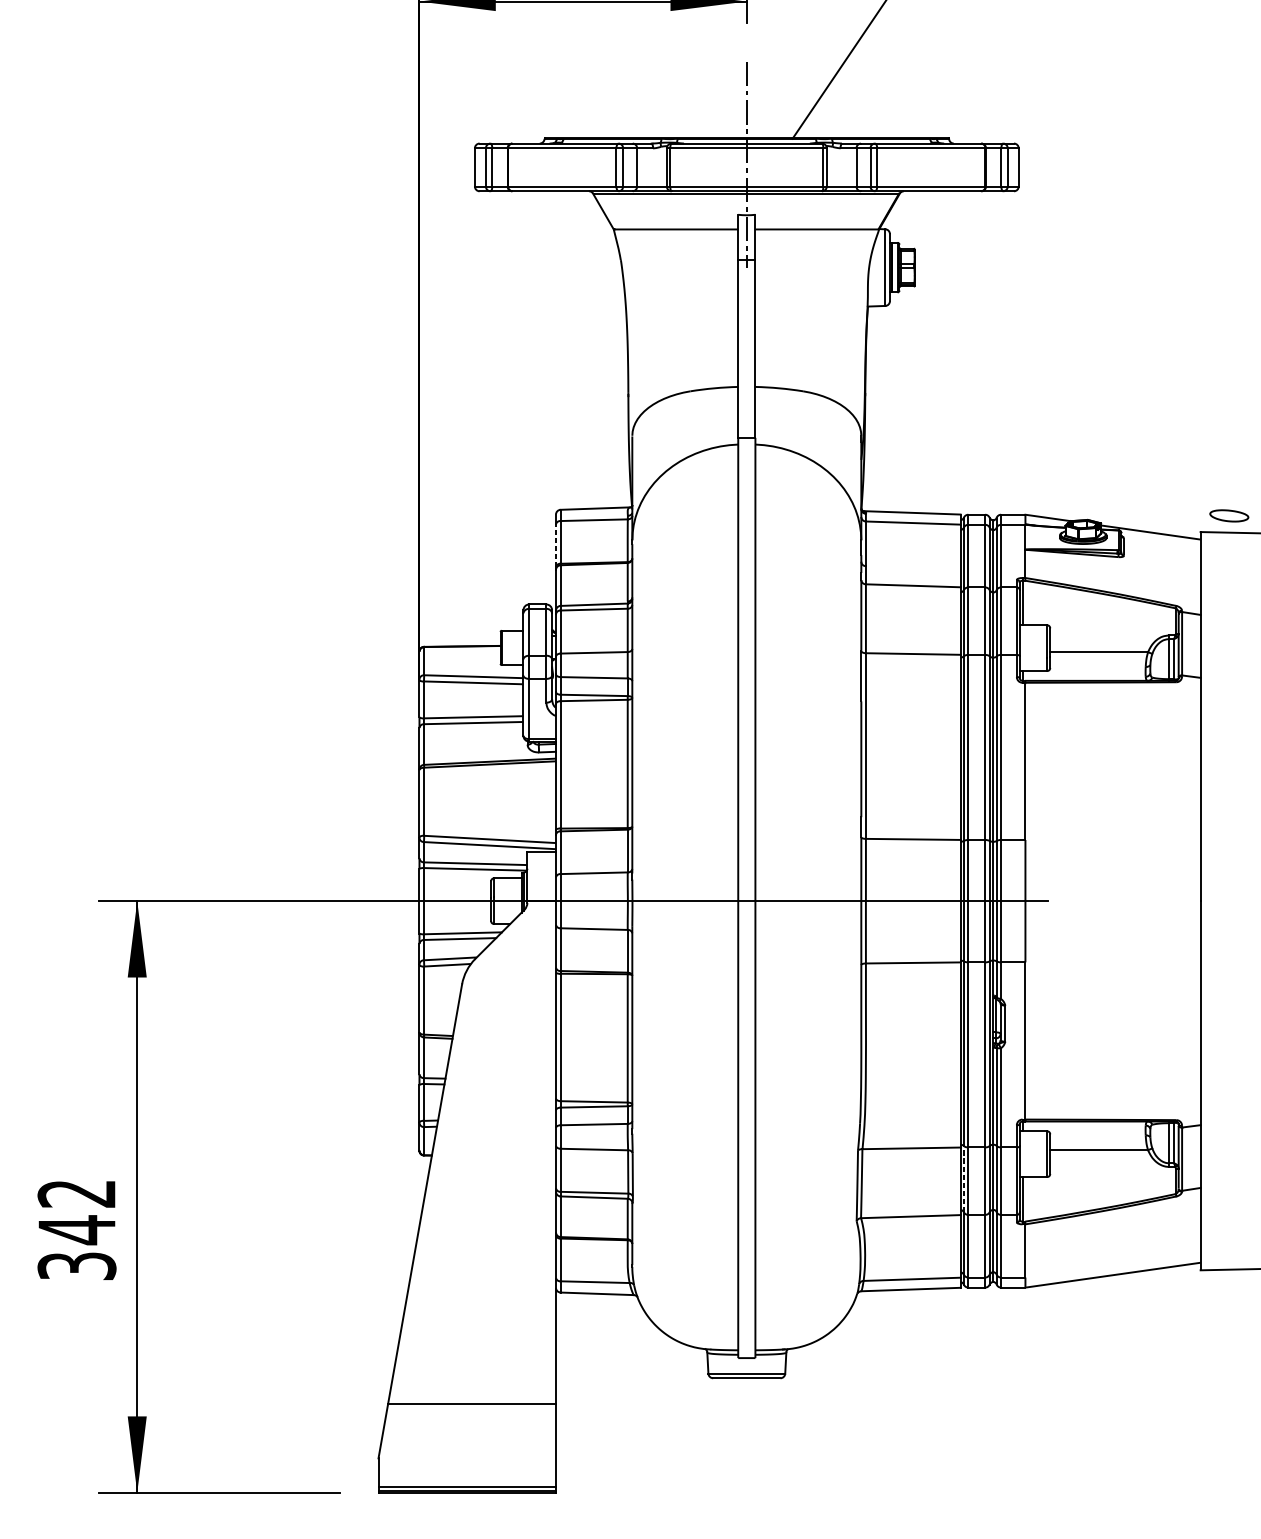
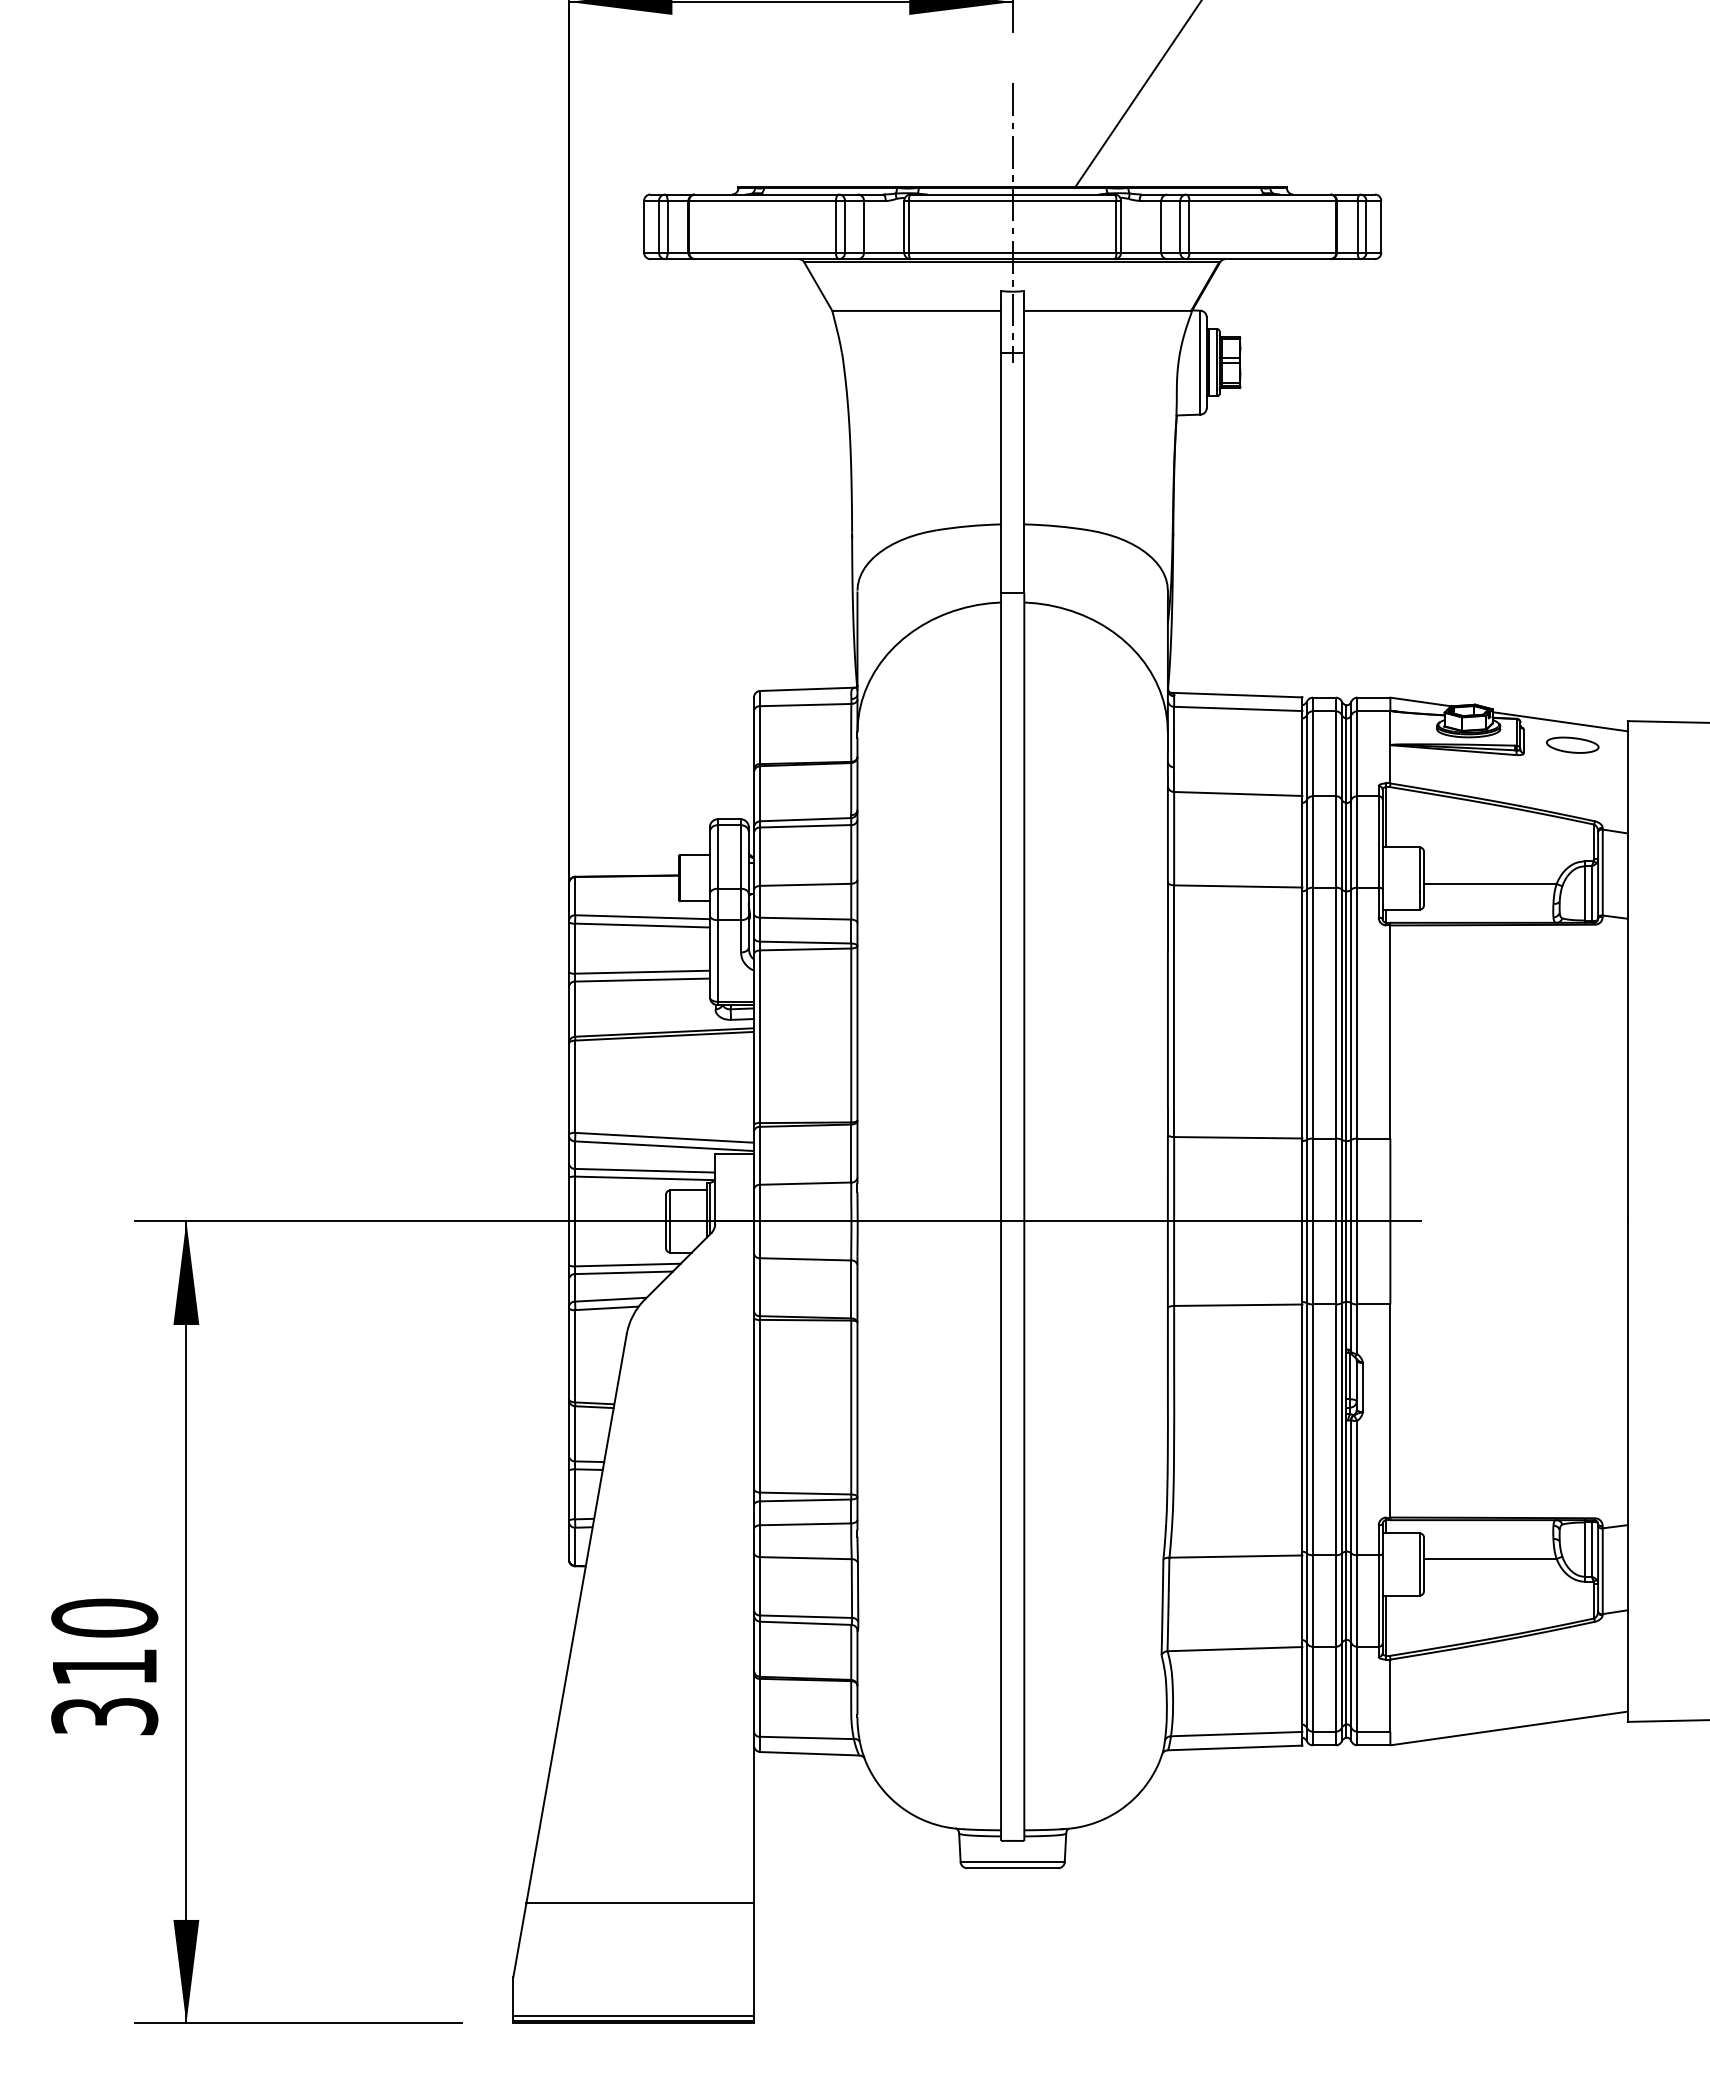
part: (1229, 515) -> (1572, 744), moved
line: (556, 545) -> (754, 739), dashed -> solid
line: (964, 1179) -> (1307, 1598), dashed -> solid
text: (76, 1212) -> (104, 1643), 342 -> 310

